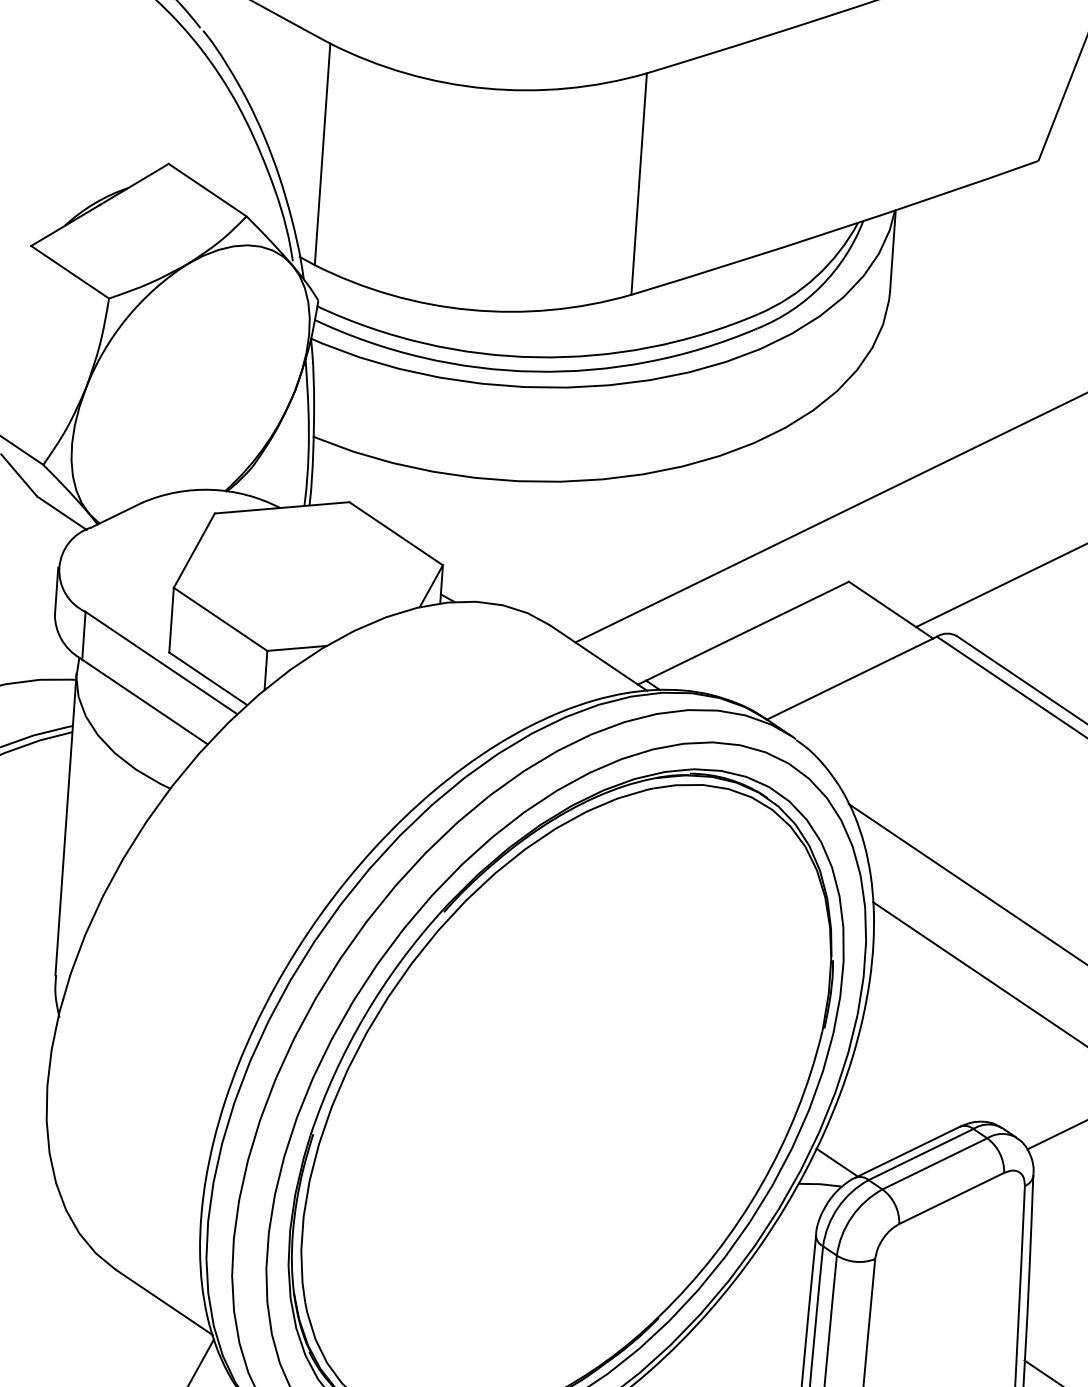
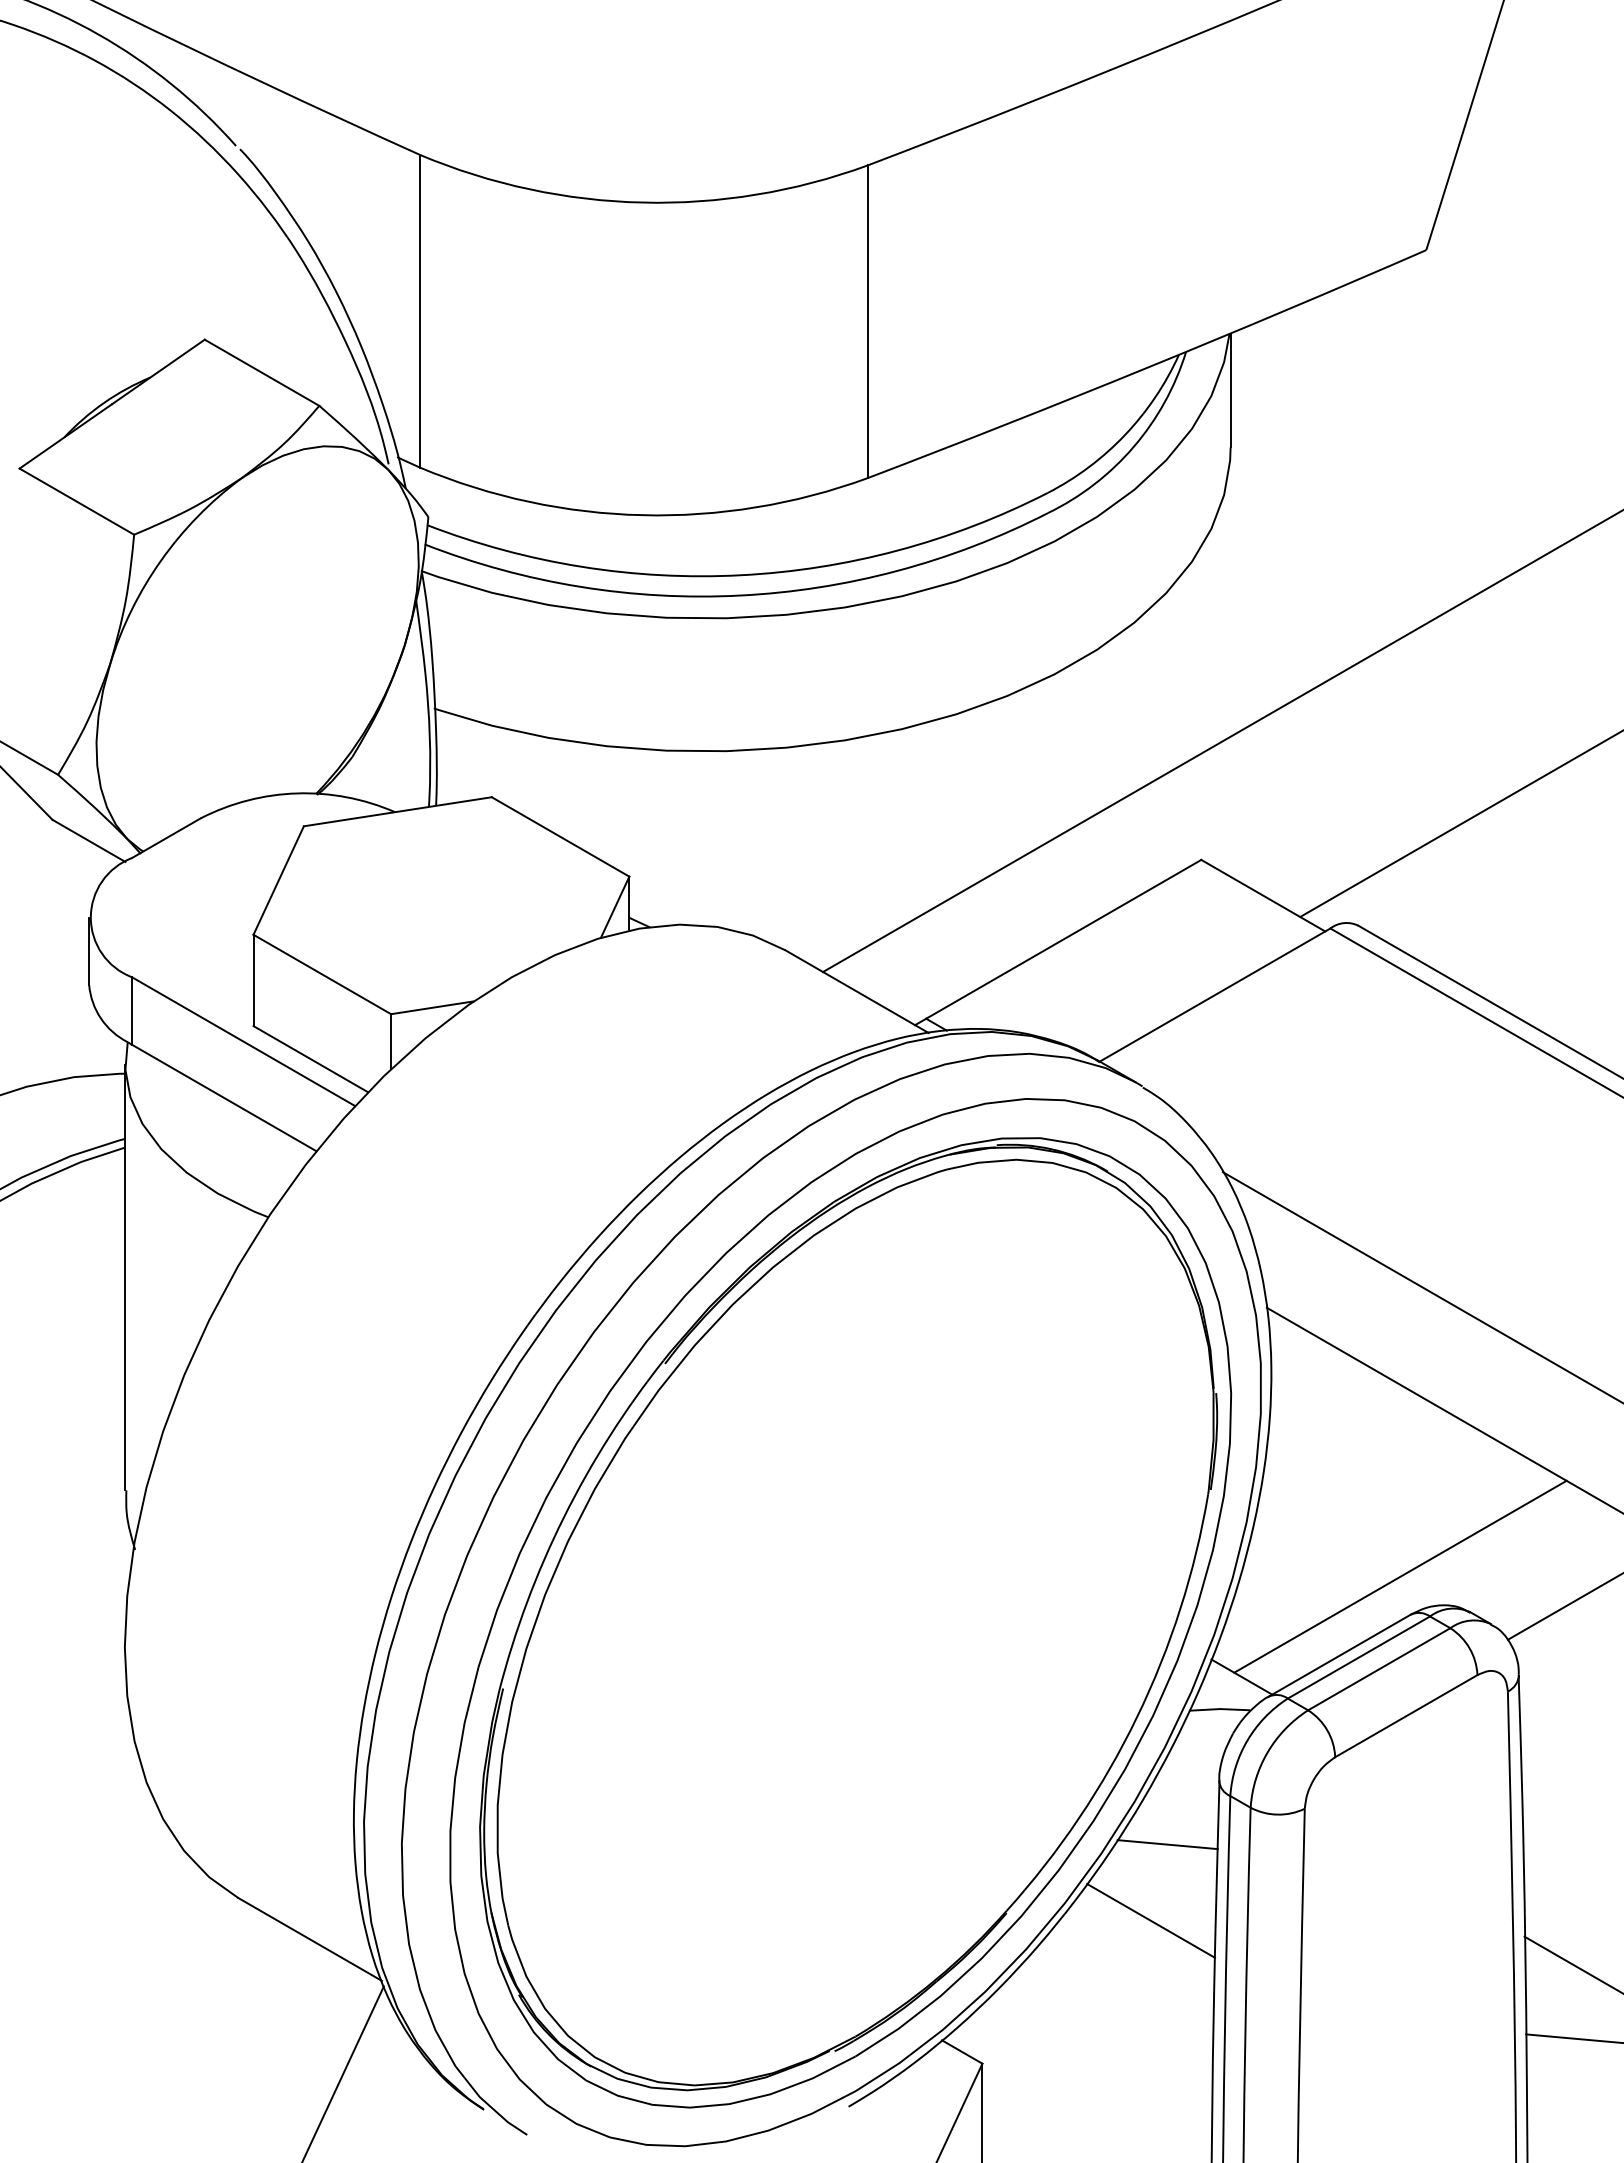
line: (954, 1099) -> (1400, 1576), added
line: (776, 1277) -> (1167, 1844), added
line: (760, 1330) -> (1150, 1920), added

